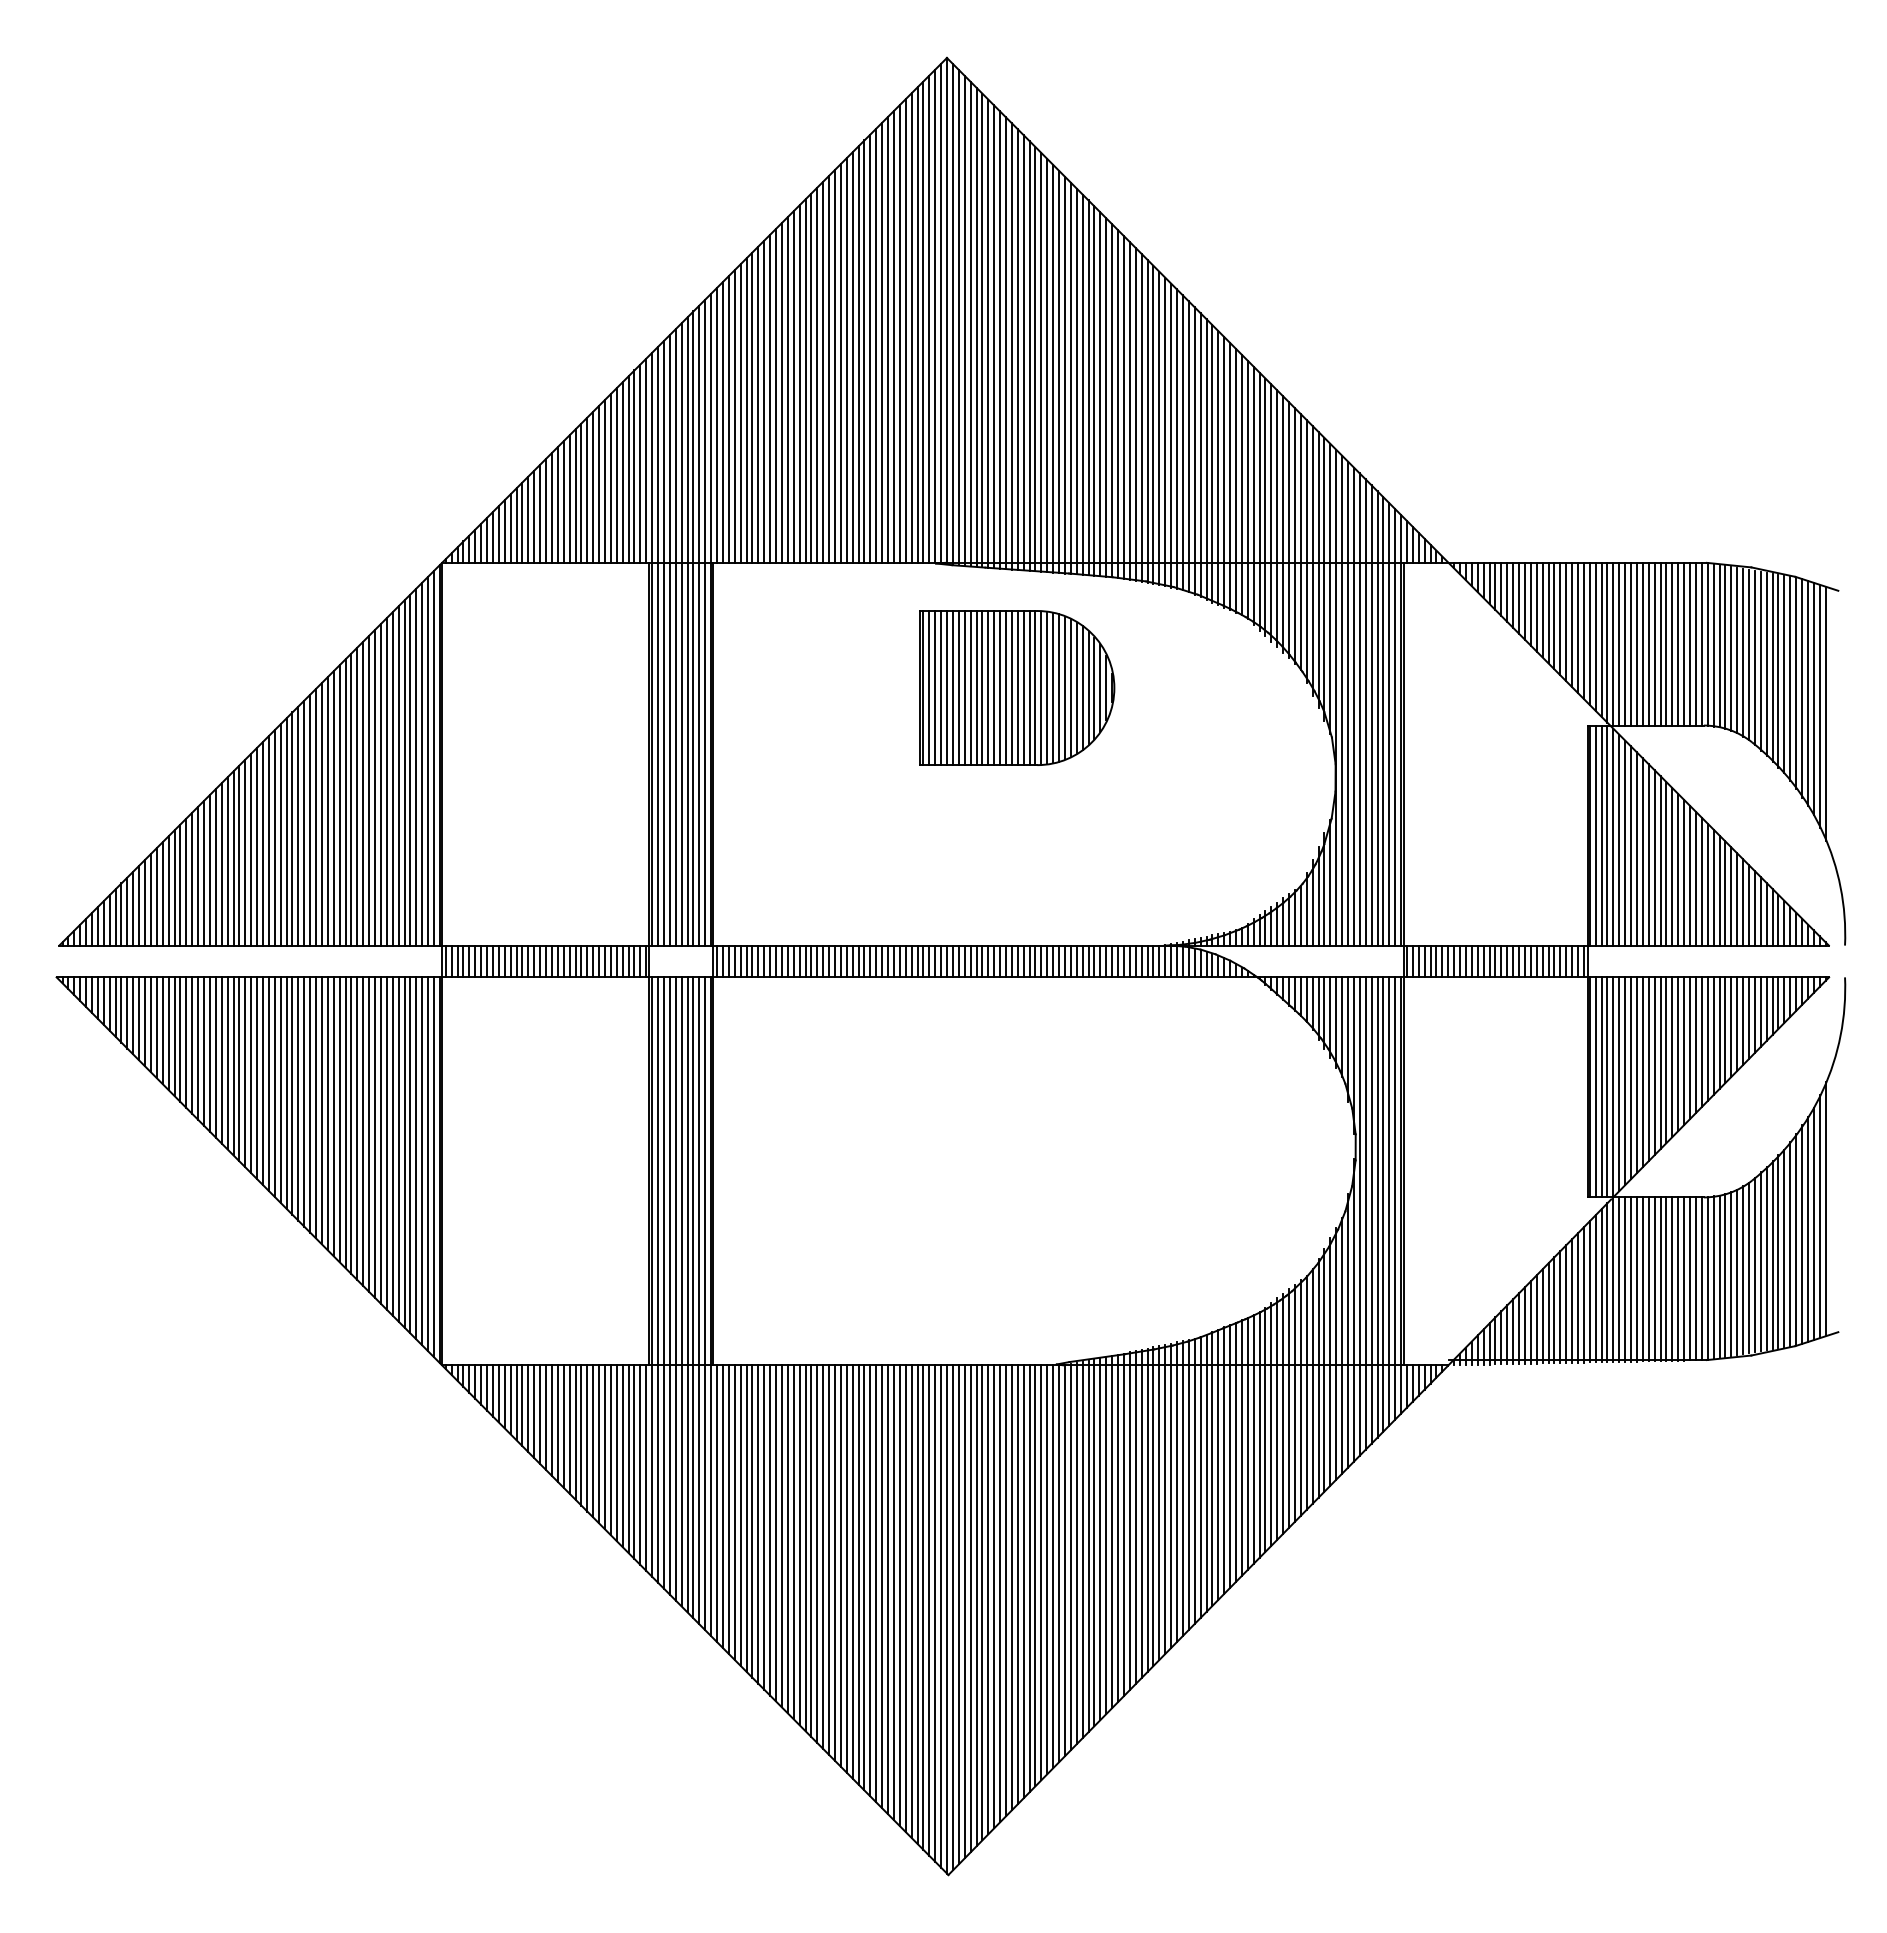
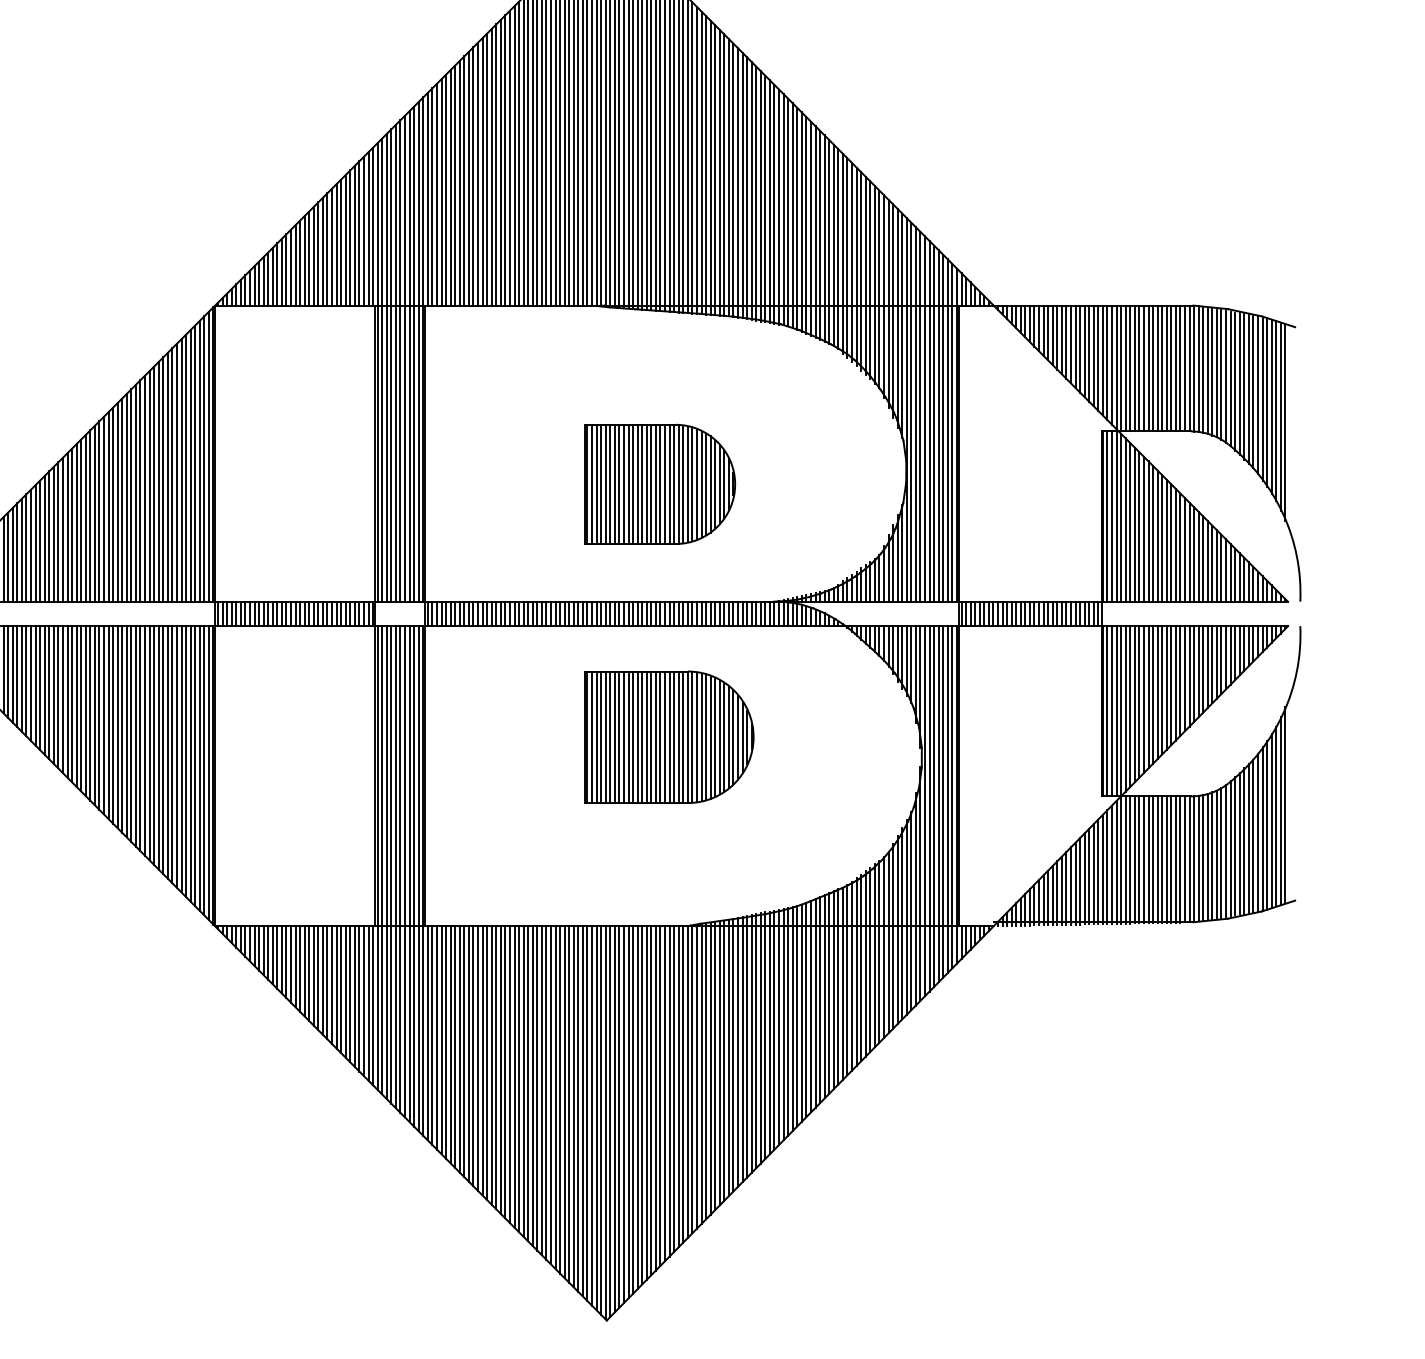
part: (1017, 687) -> (660, 483), moved
part: (1029, 1120) -> (669, 736), added

